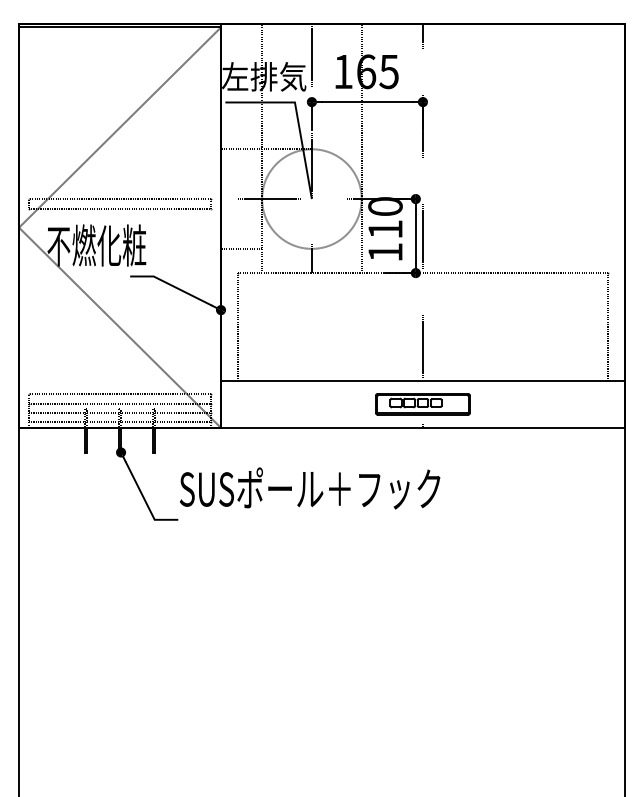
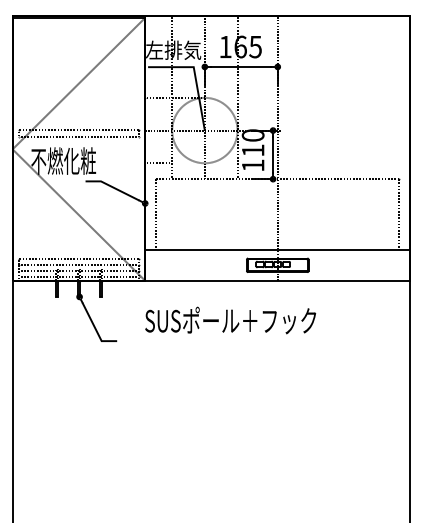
text: (309, 488) -> (230, 320), moved

